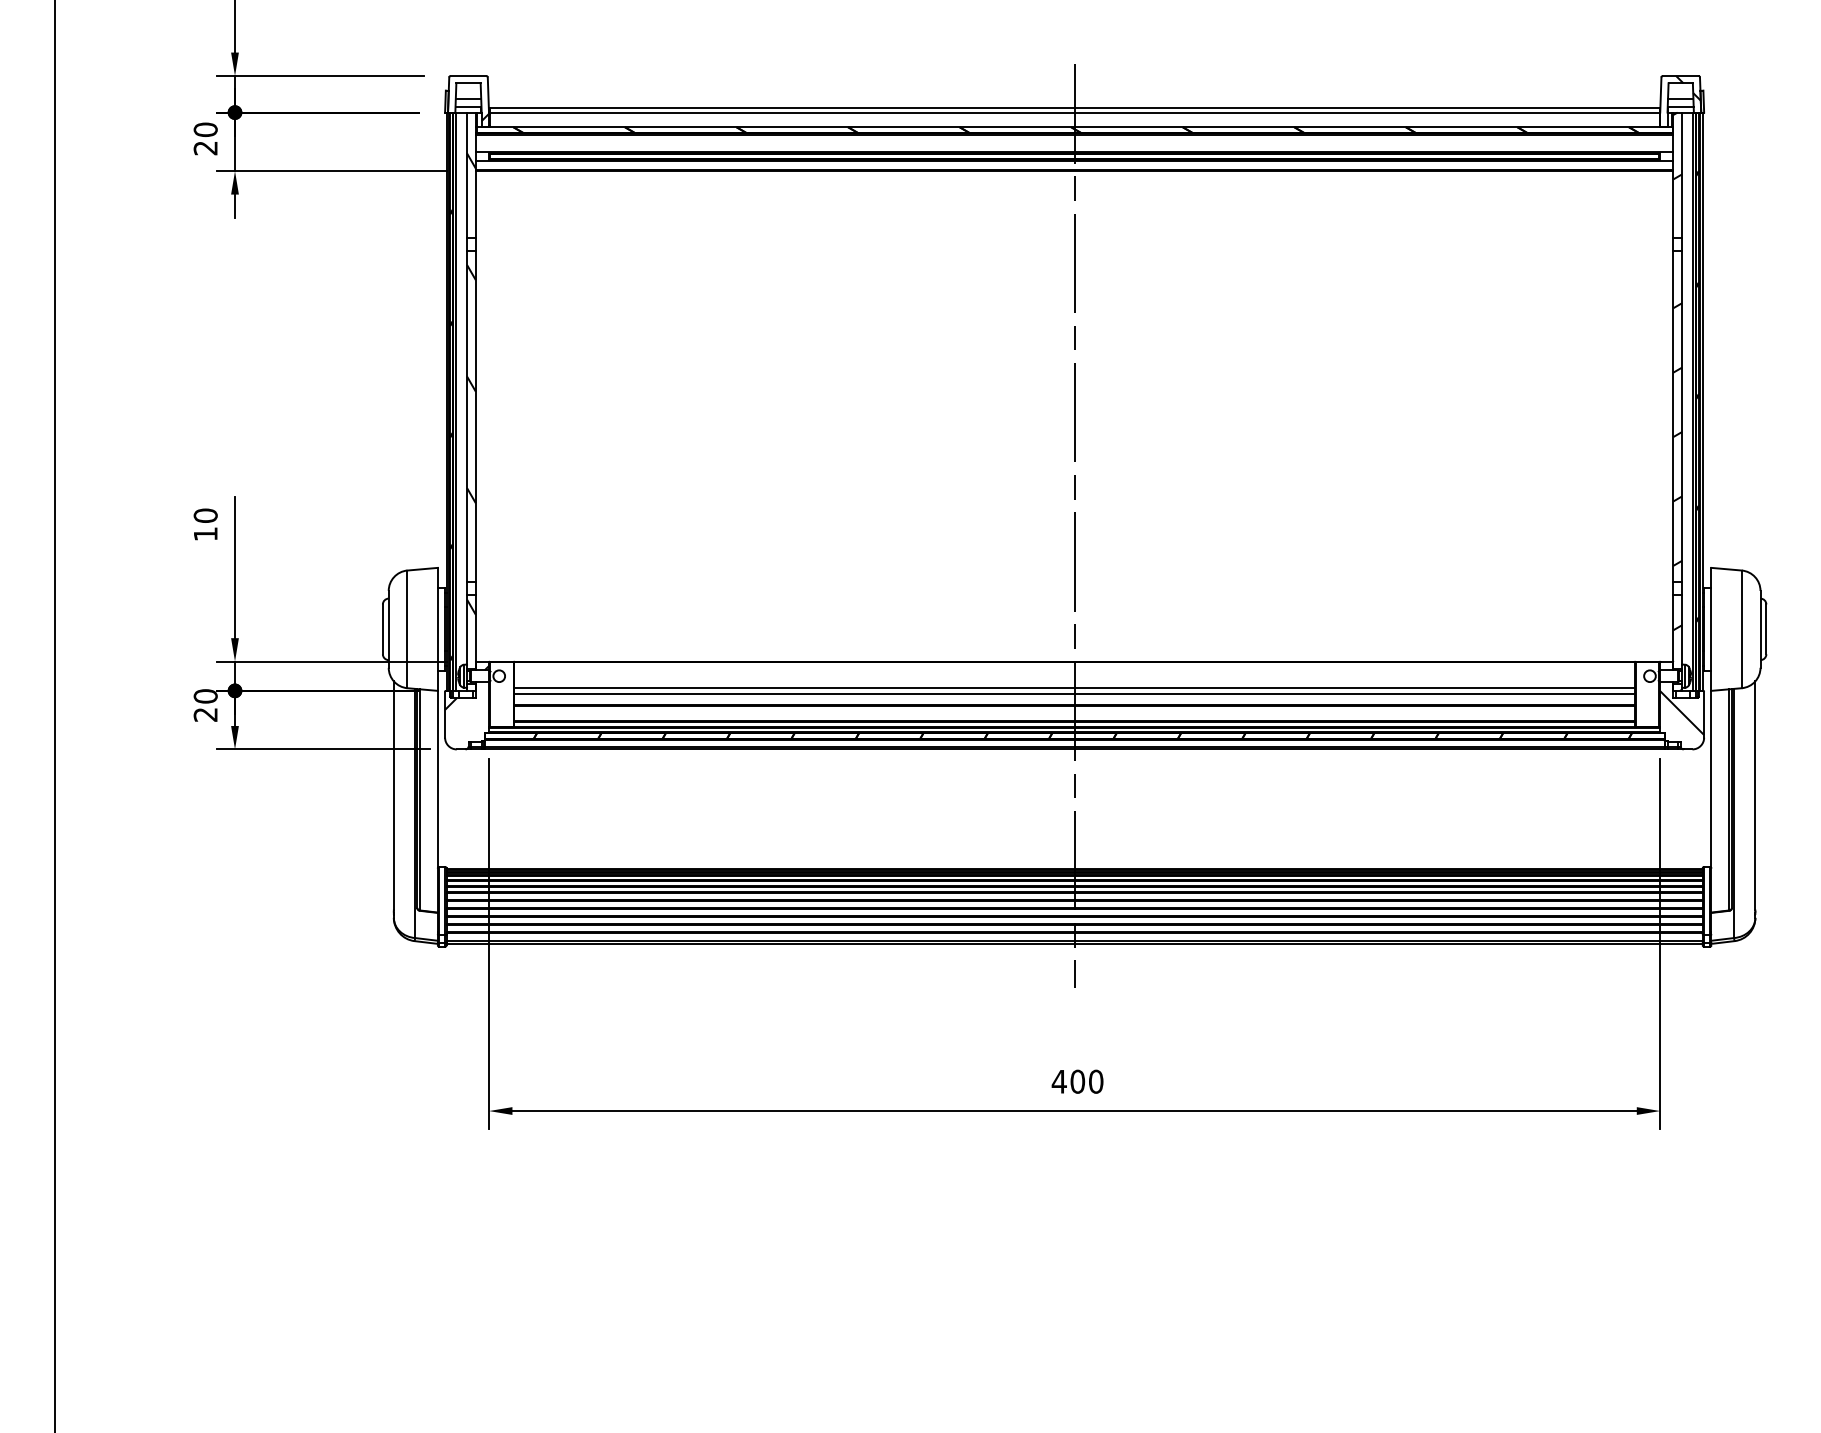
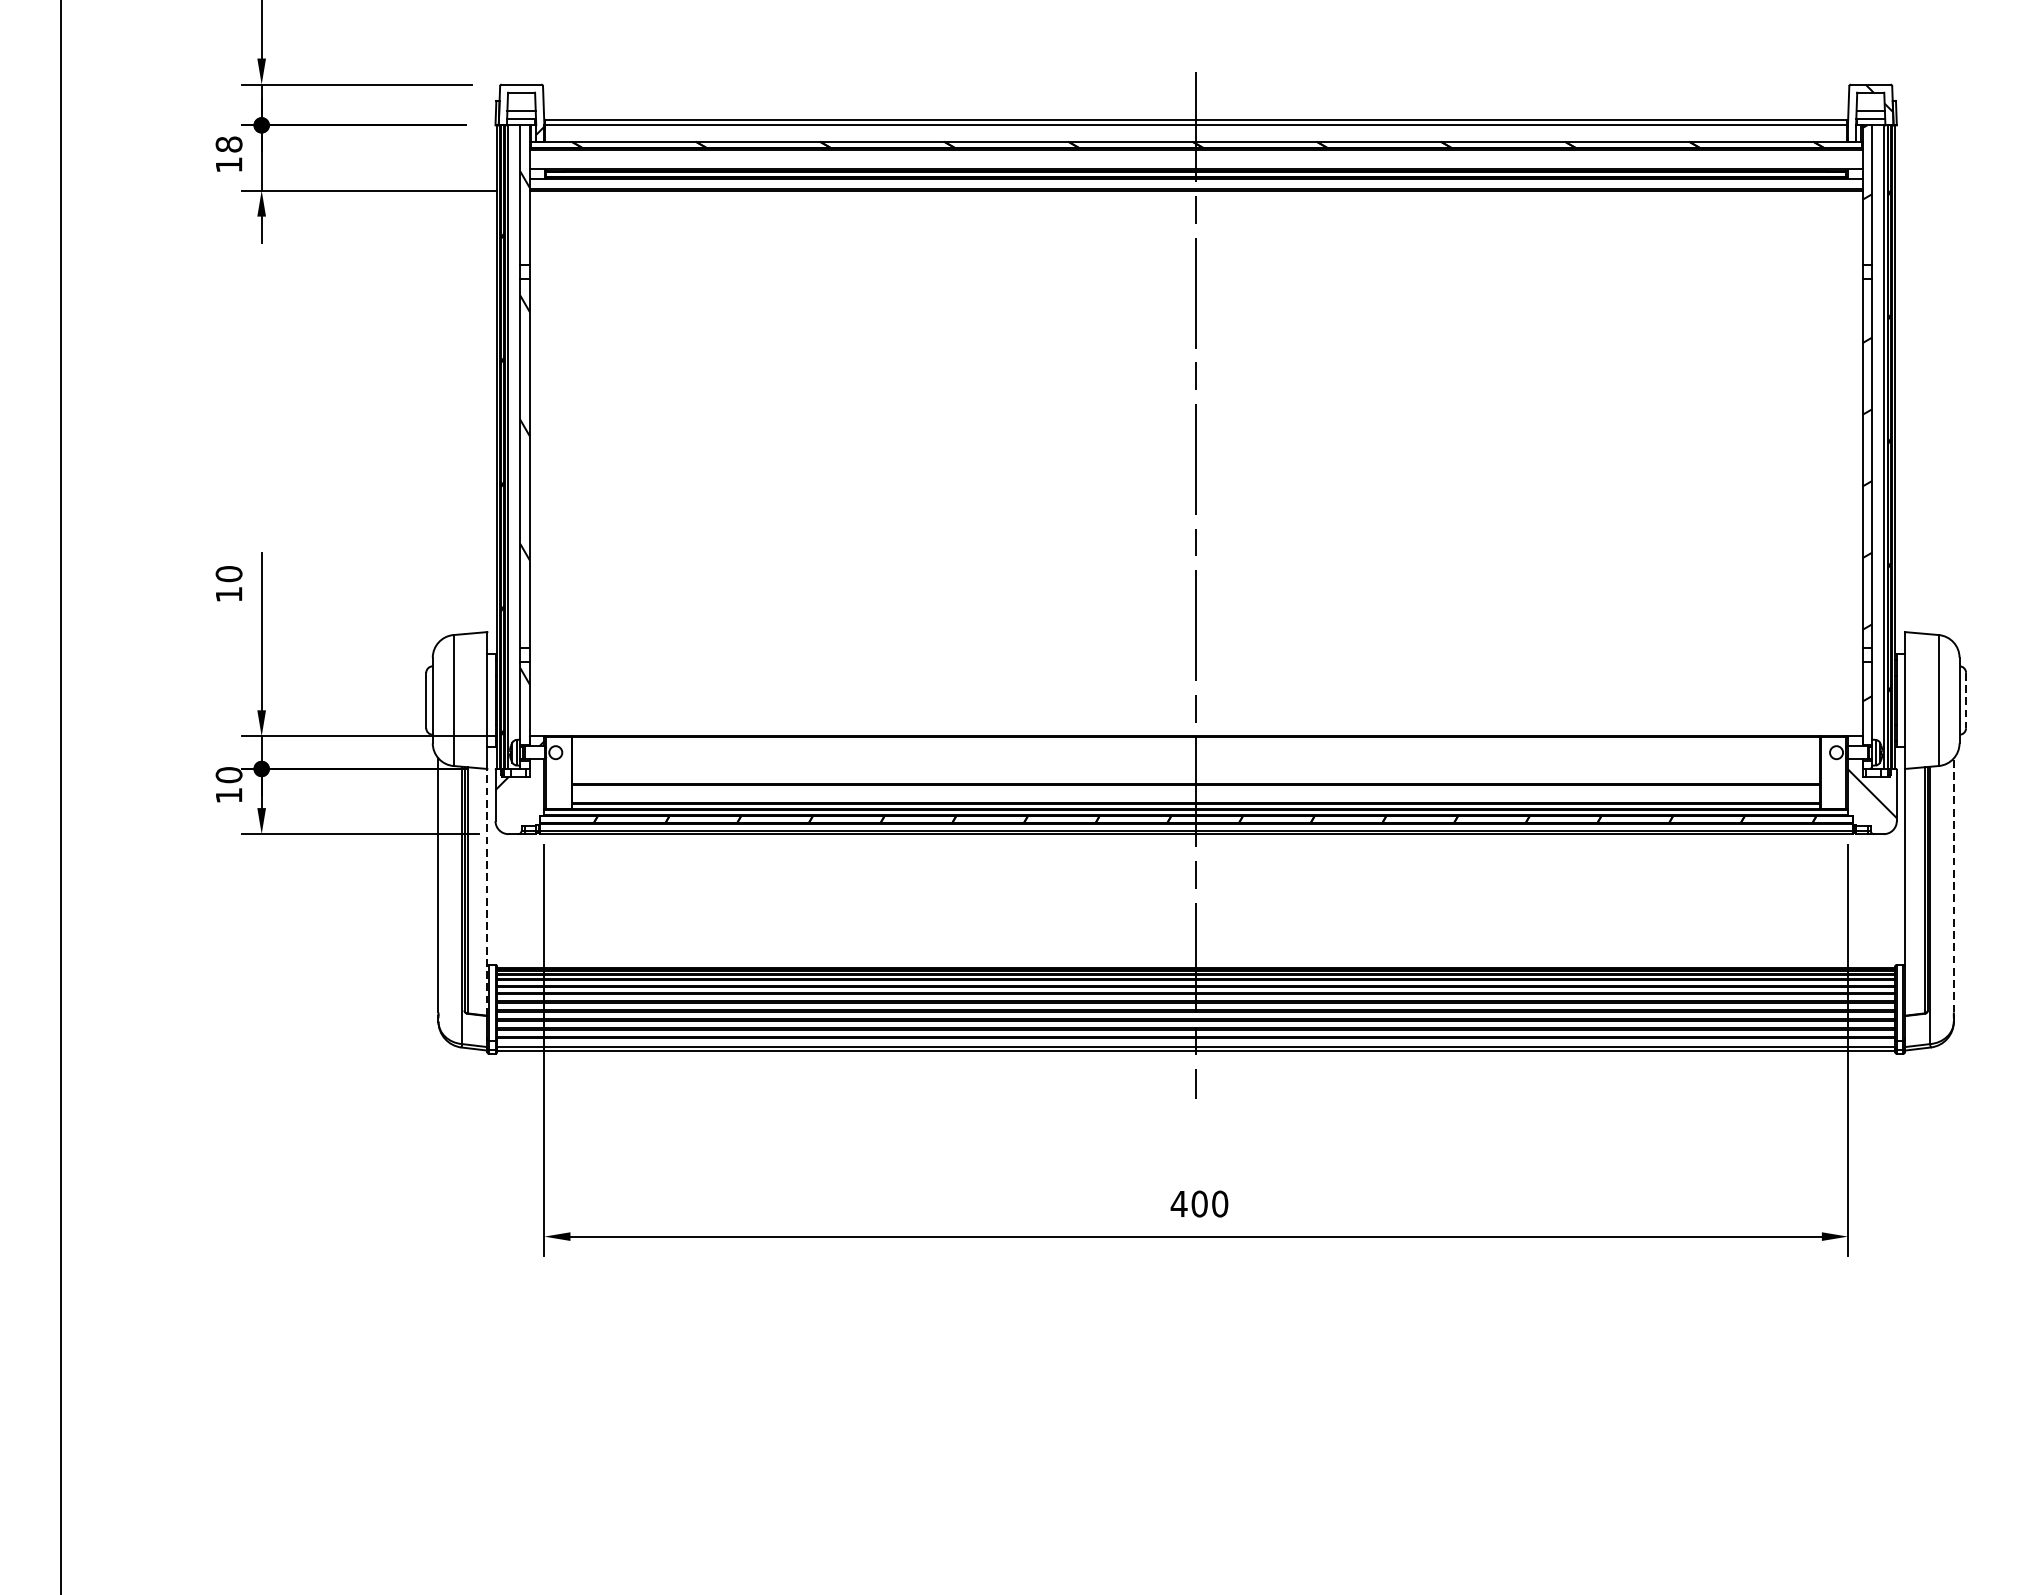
text: (205, 138) -> (228, 154), 20 -> 18
line: (1766, 629) -> (1966, 700), solid -> dashed
line: (1074, 687) -> (1196, 765), removed
line: (1074, 693) -> (1196, 771), removed
text: (205, 714) -> (228, 795), 20 -> 10
line: (1755, 794) -> (1953, 884), solid -> dashed
line: (437, 801) -> (487, 892), solid -> dashed

